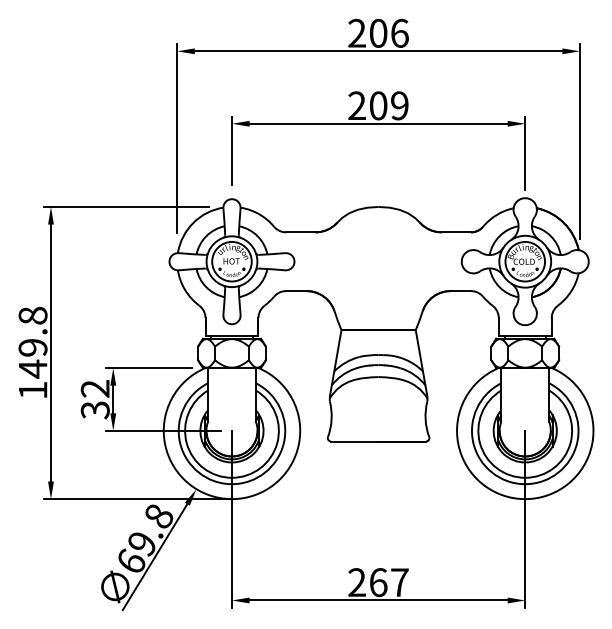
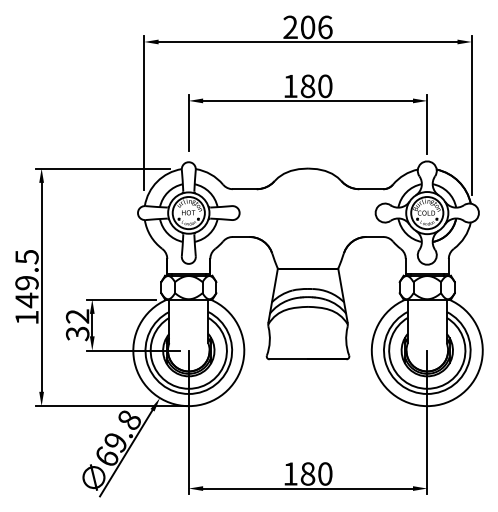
text: (378, 105) -> (307, 86), 209 -> 180
text: (32, 315) -> (26, 256), 149.8 -> 149.5
text: (378, 582) -> (307, 473), 267 -> 180

